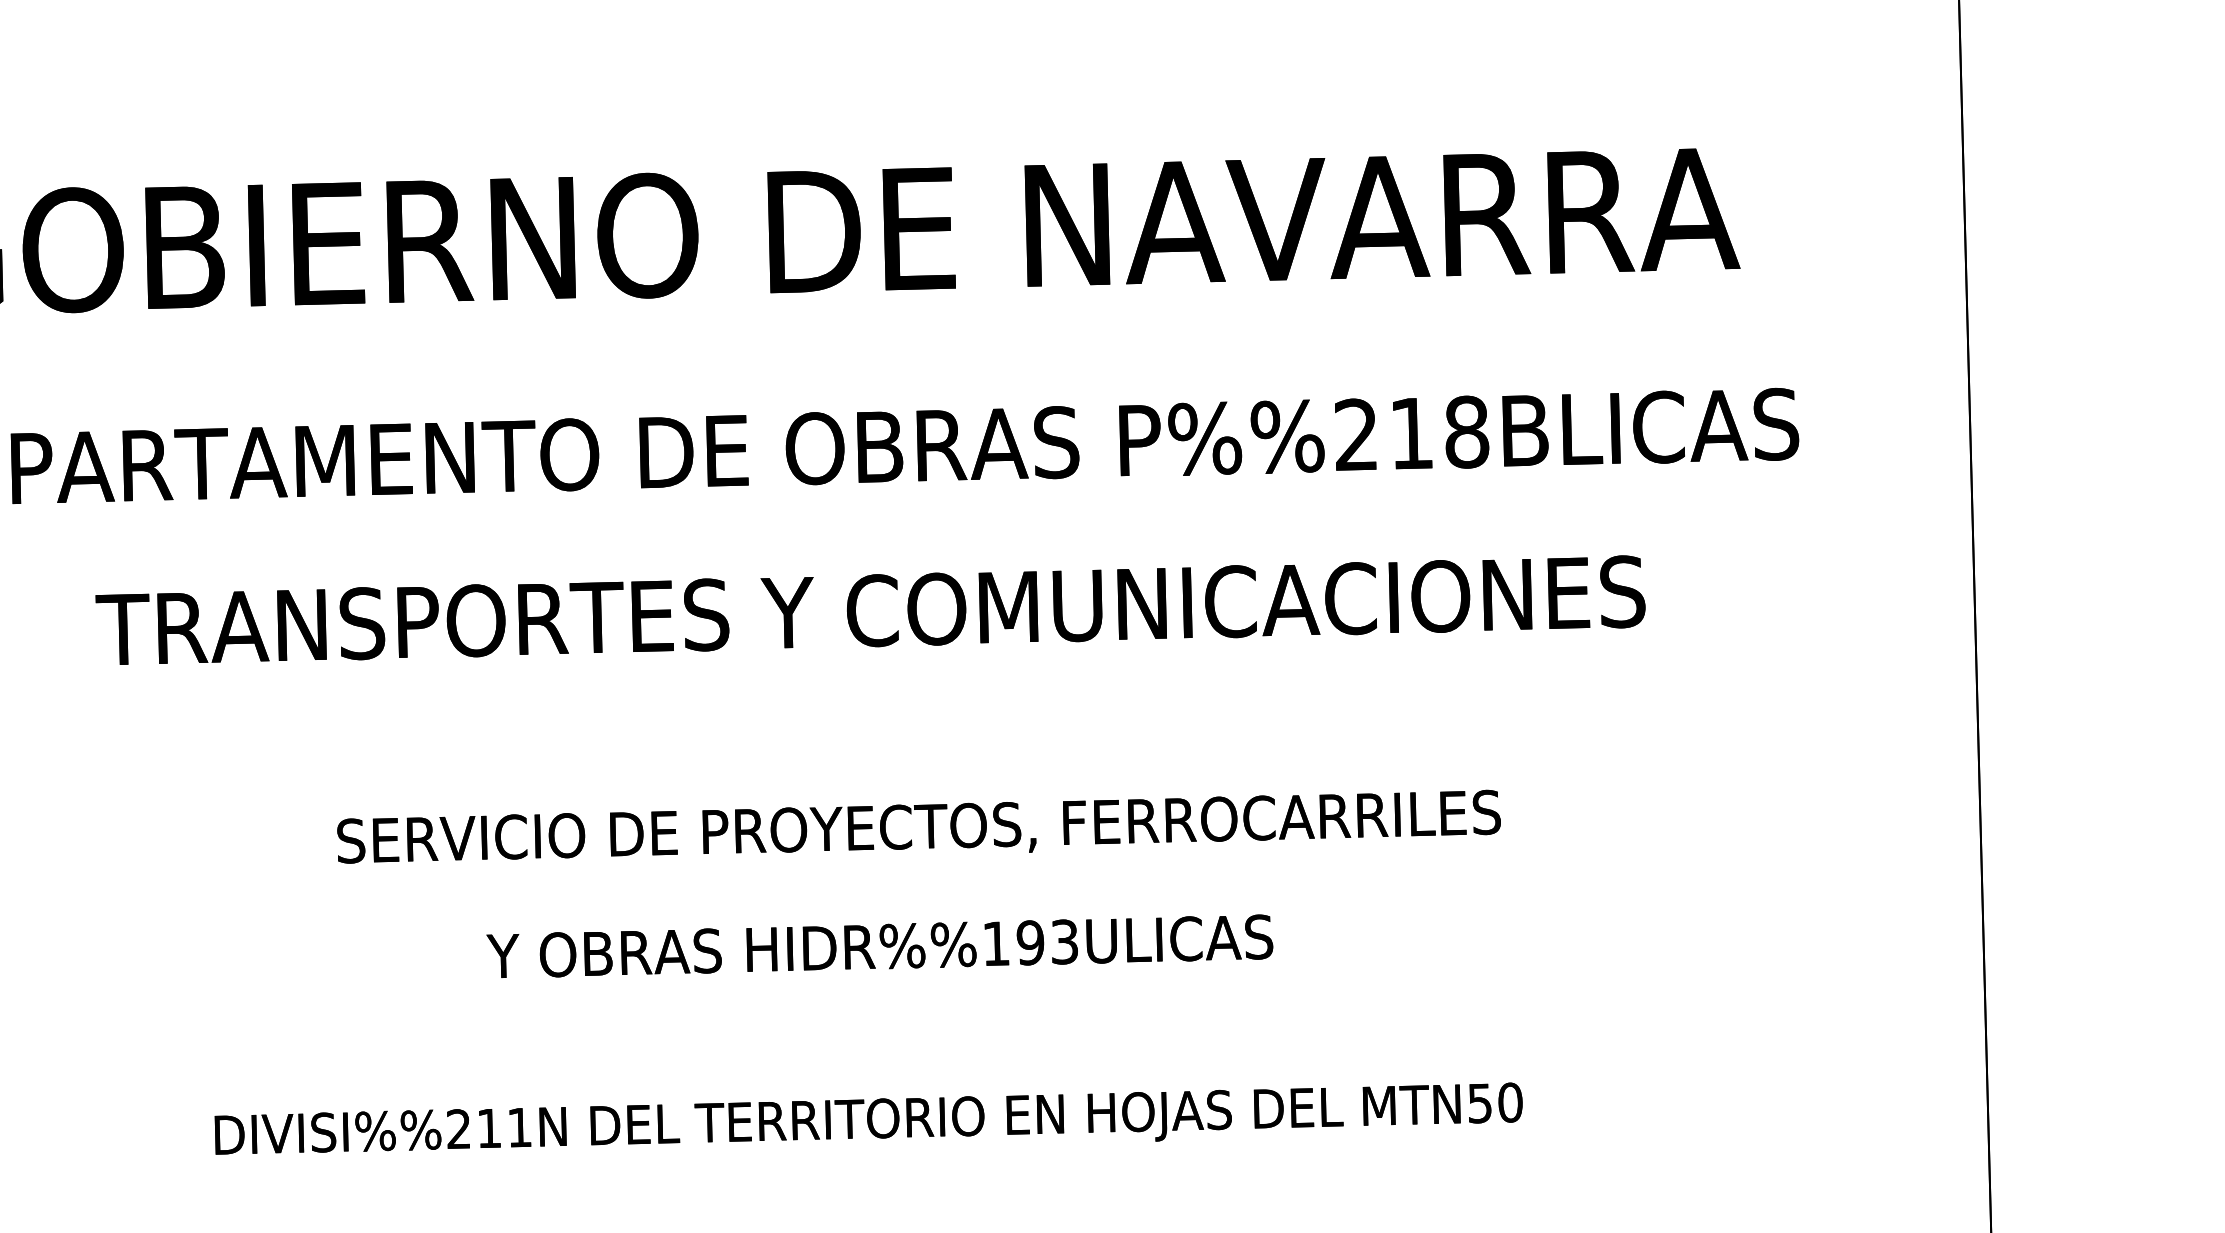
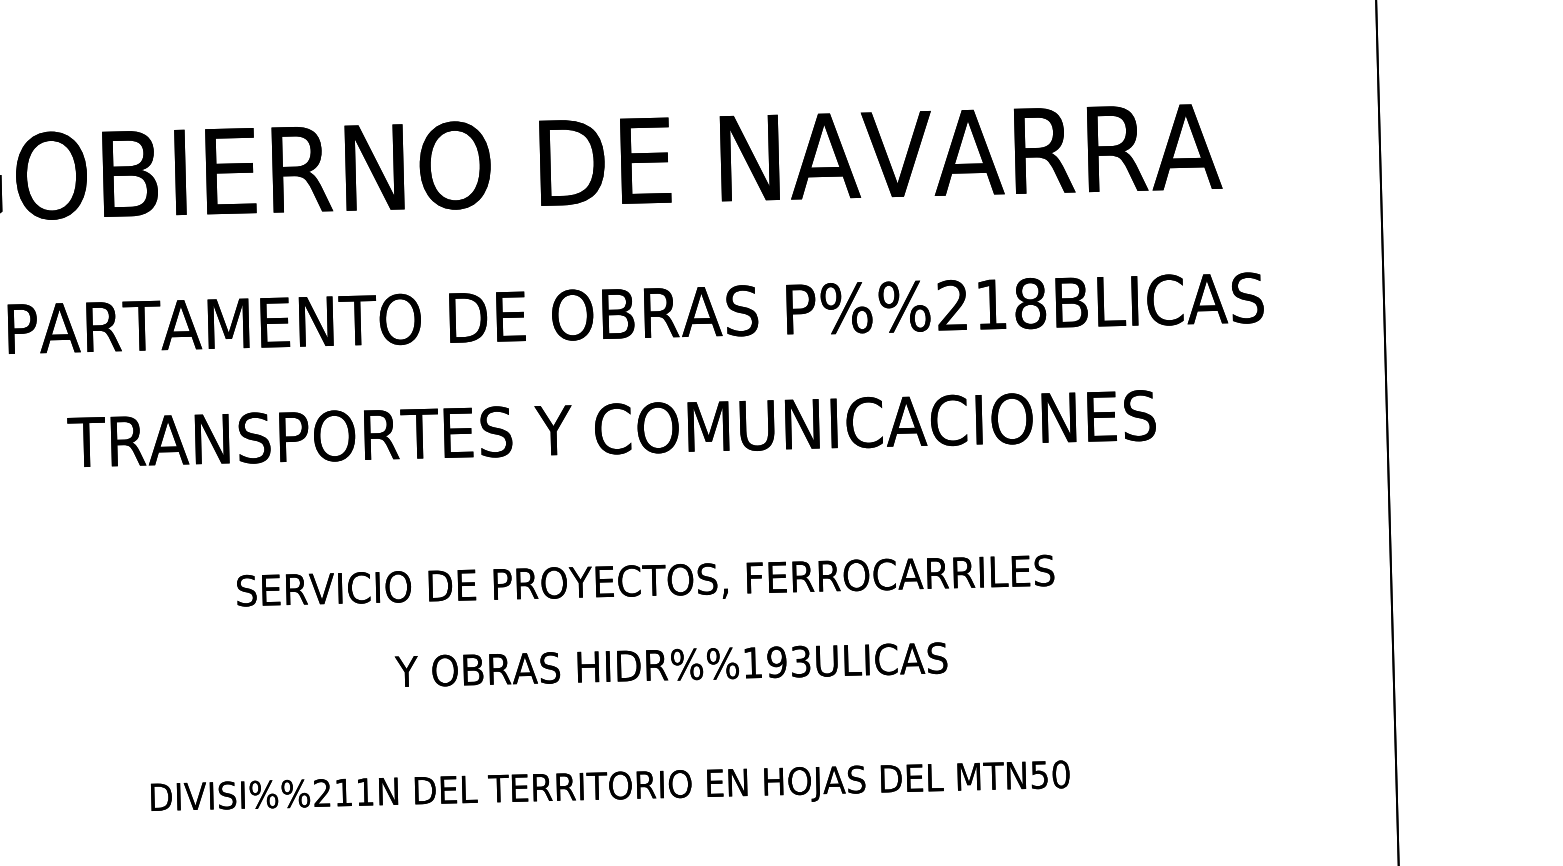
text: (879, 946) -> (670, 664), moved

